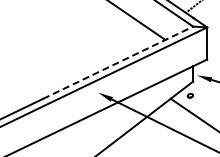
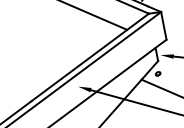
line: (118, 62) -> (90, 57), dashed -> solid

